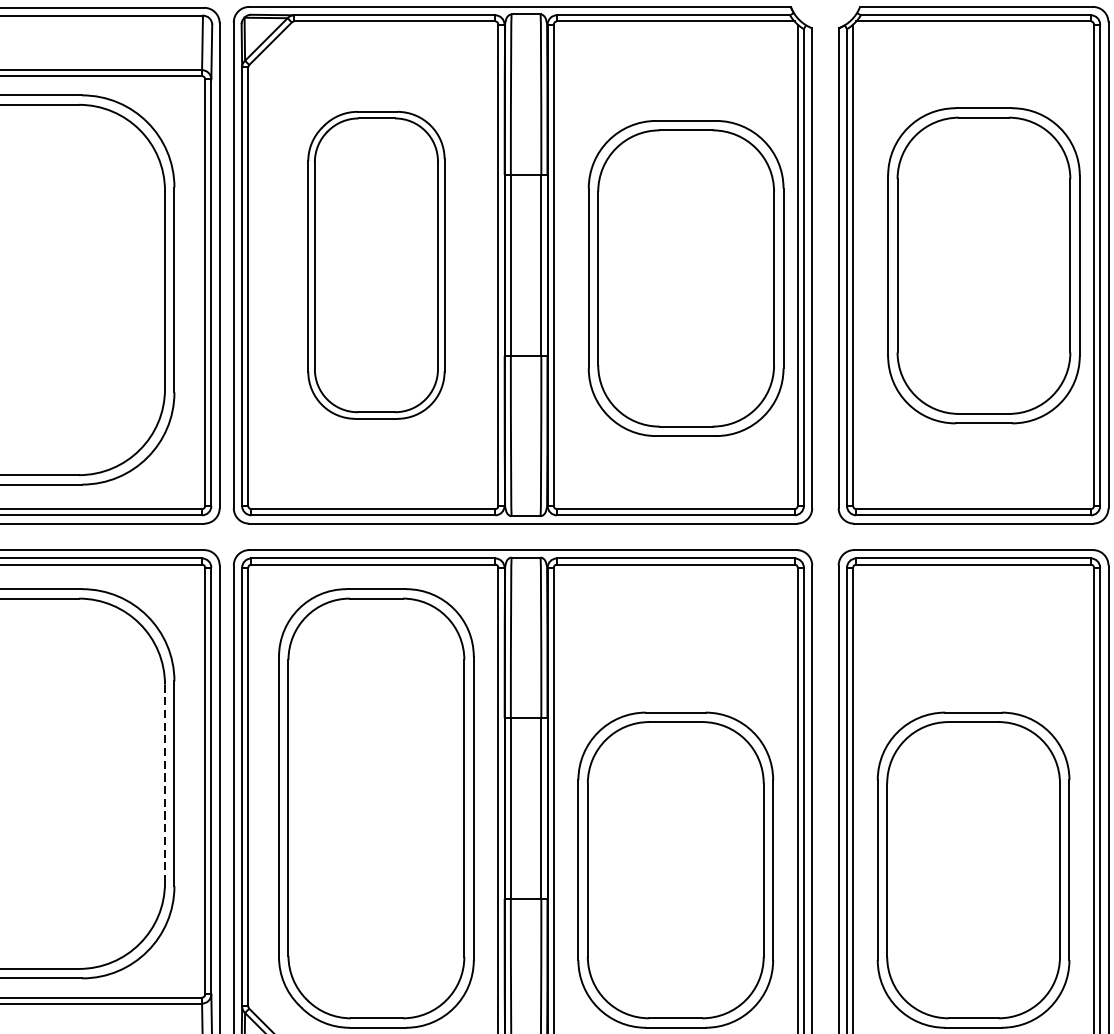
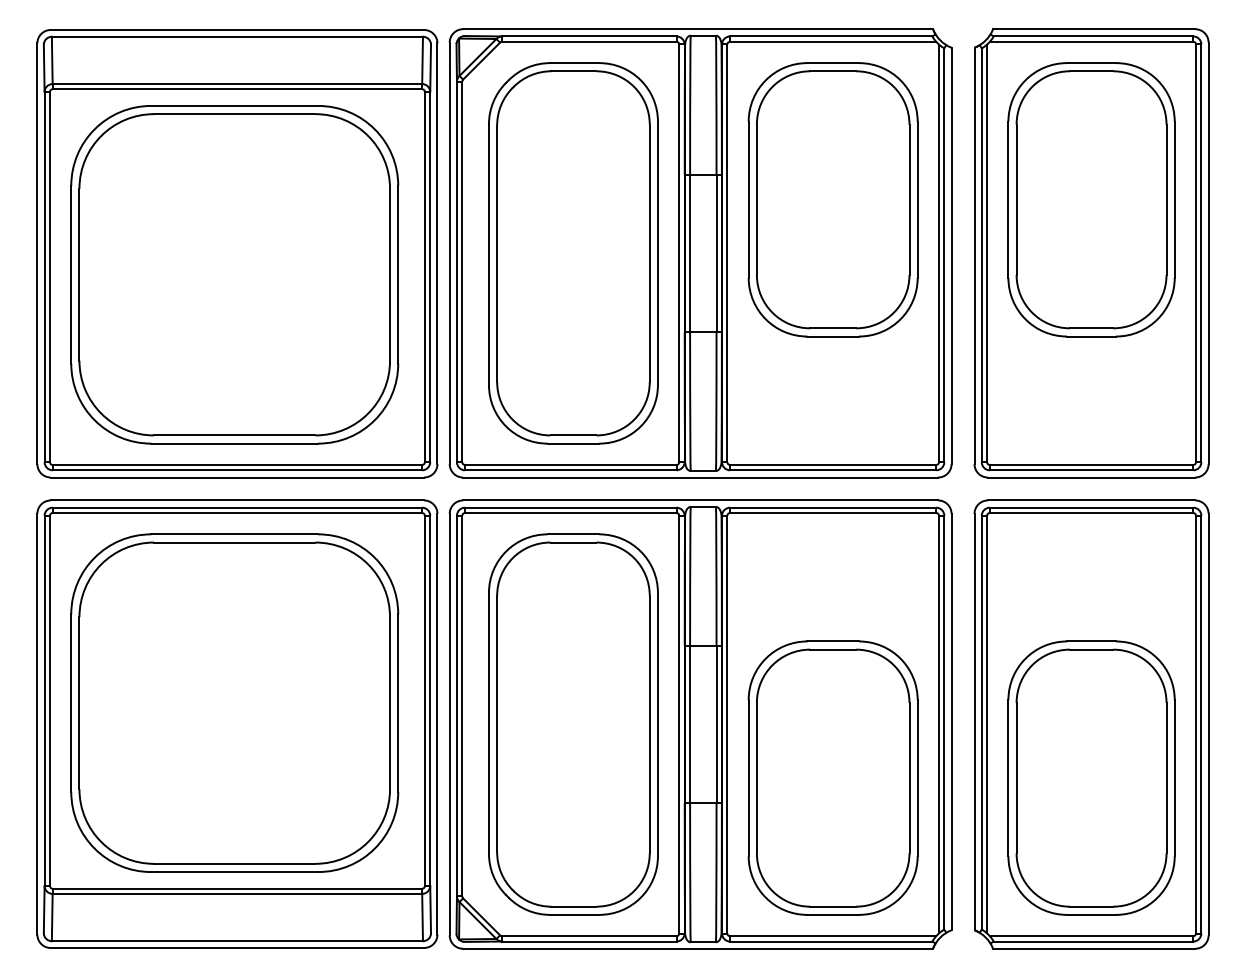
part: (376, 265) -> (573, 253), size x1.43
part: (983, 265) -> (1091, 199), moved
part: (685, 278) -> (832, 199), moved
line: (165, 784) -> (390, 703), dashed -> solid

